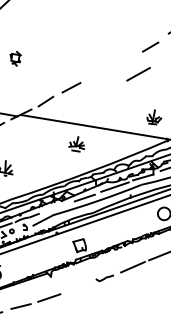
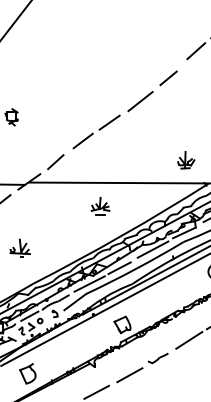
line: (138, 74) -> (140, 101), moved
line: (95, 75) -> (109, 122), added
line: (57, 206) -> (89, 283), added
line: (78, 288) -> (129, 375), added

